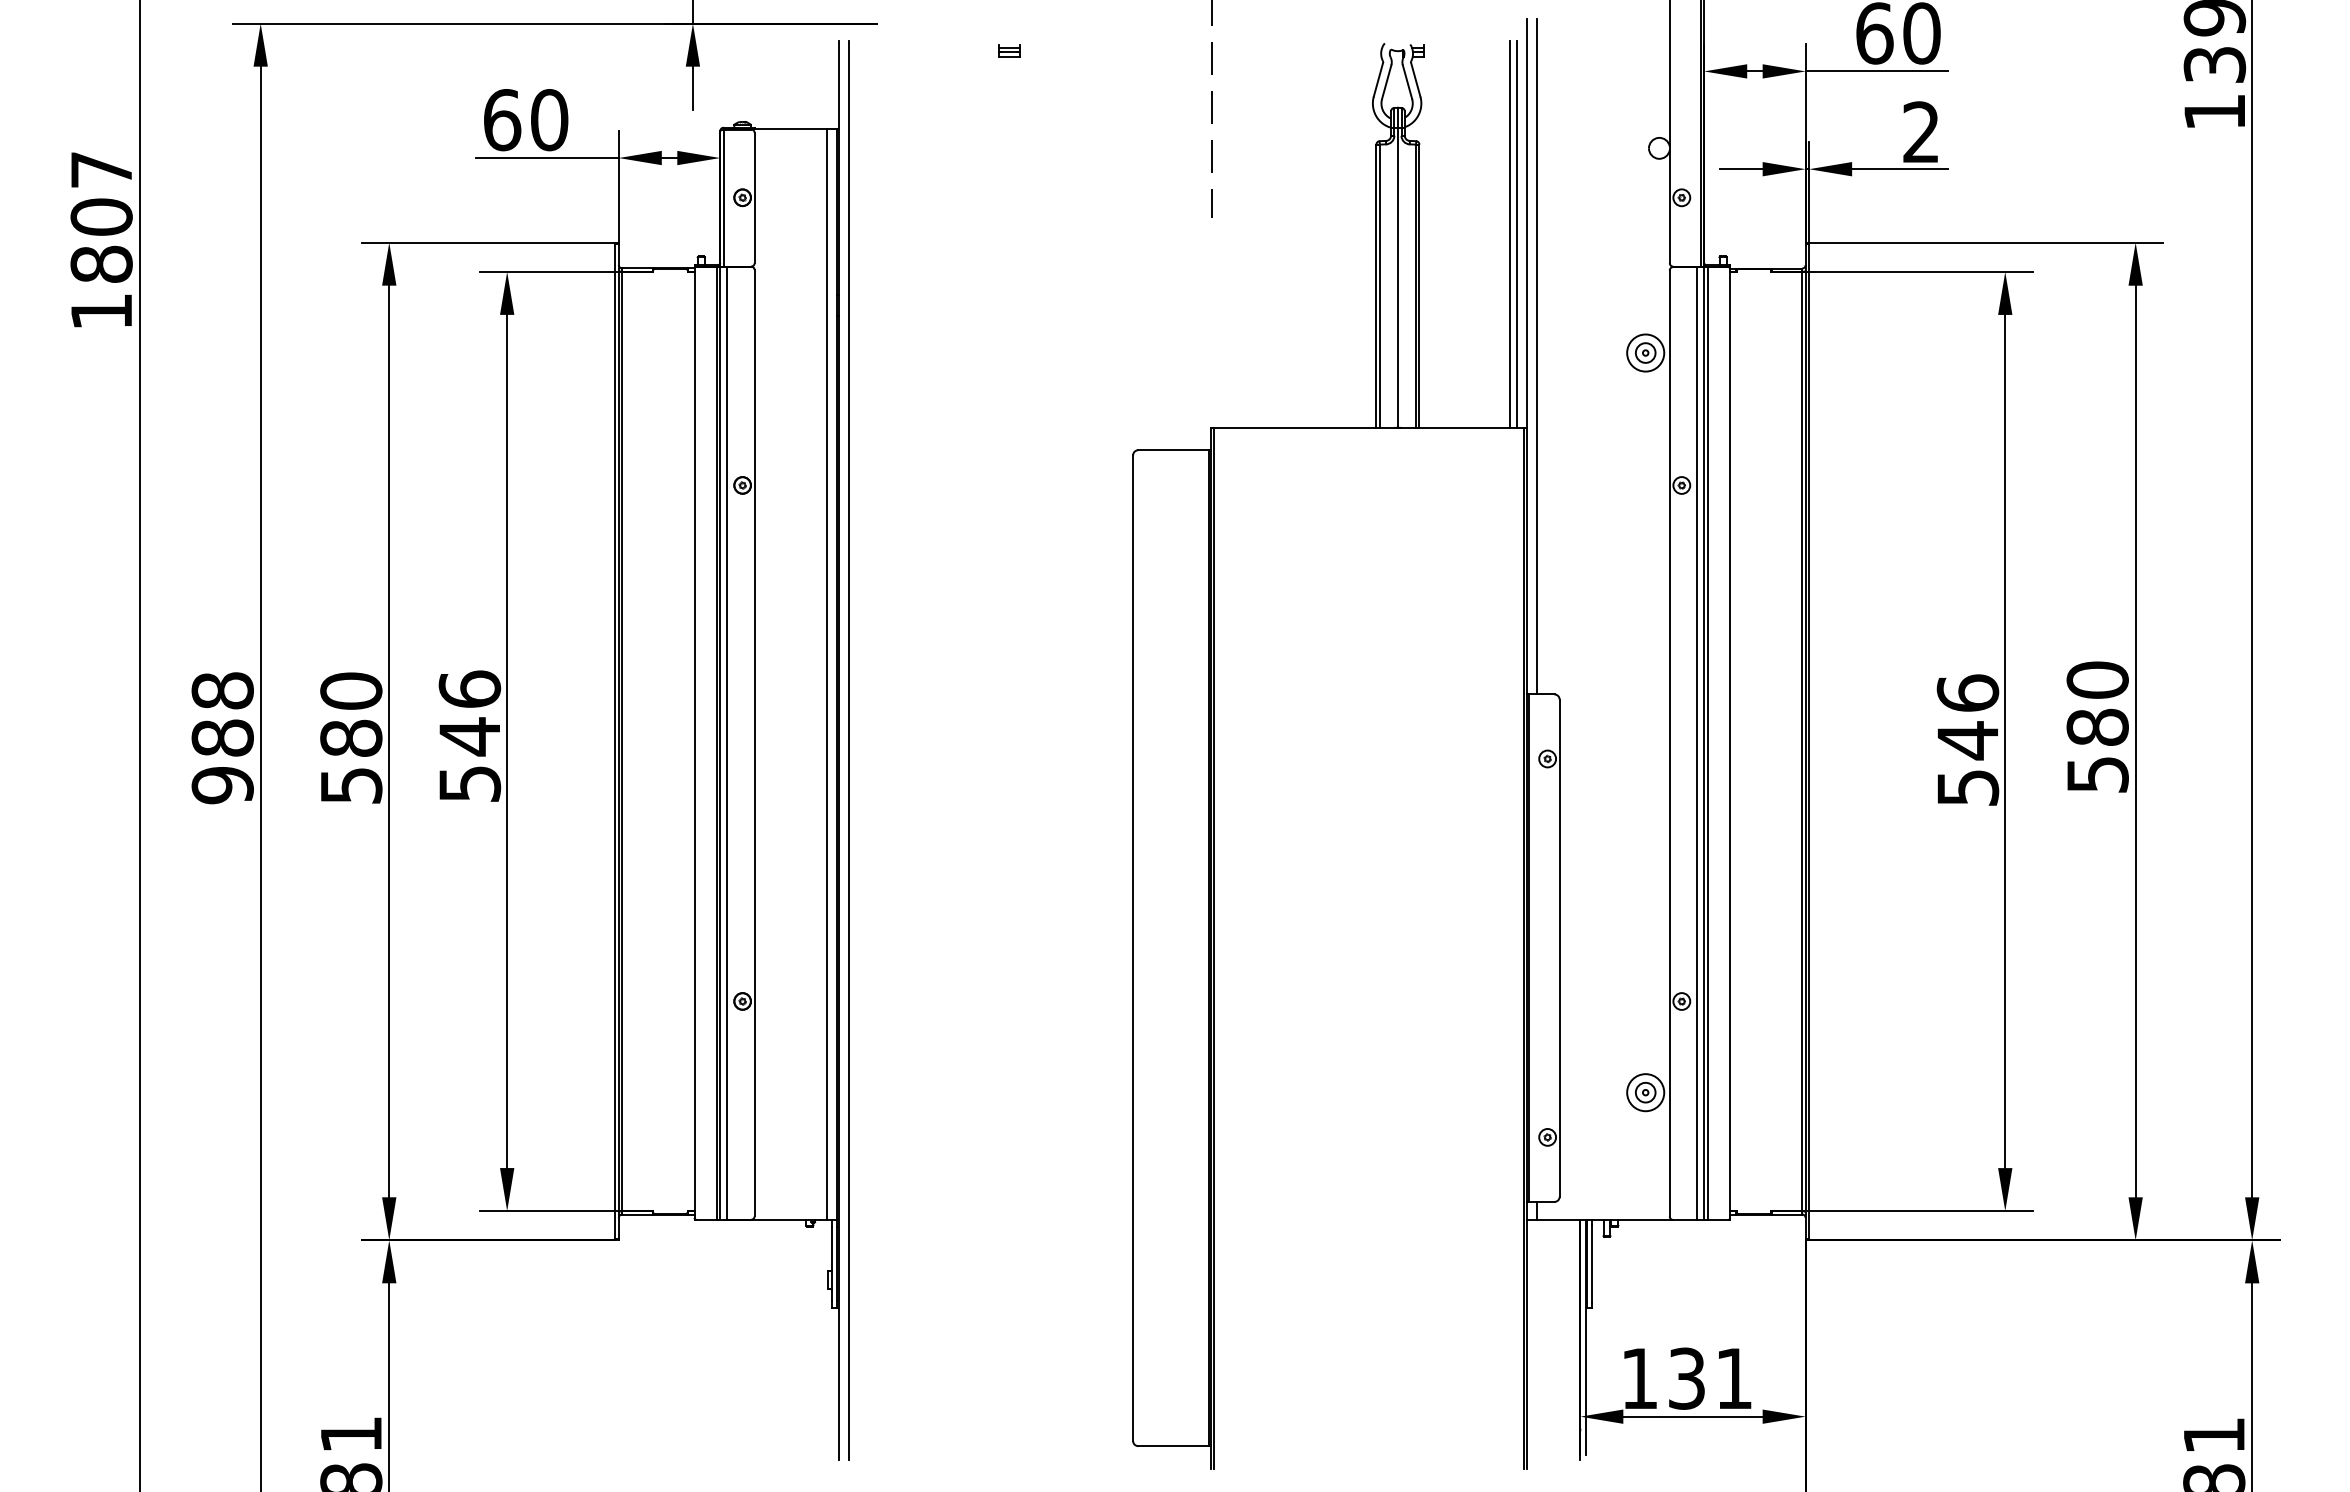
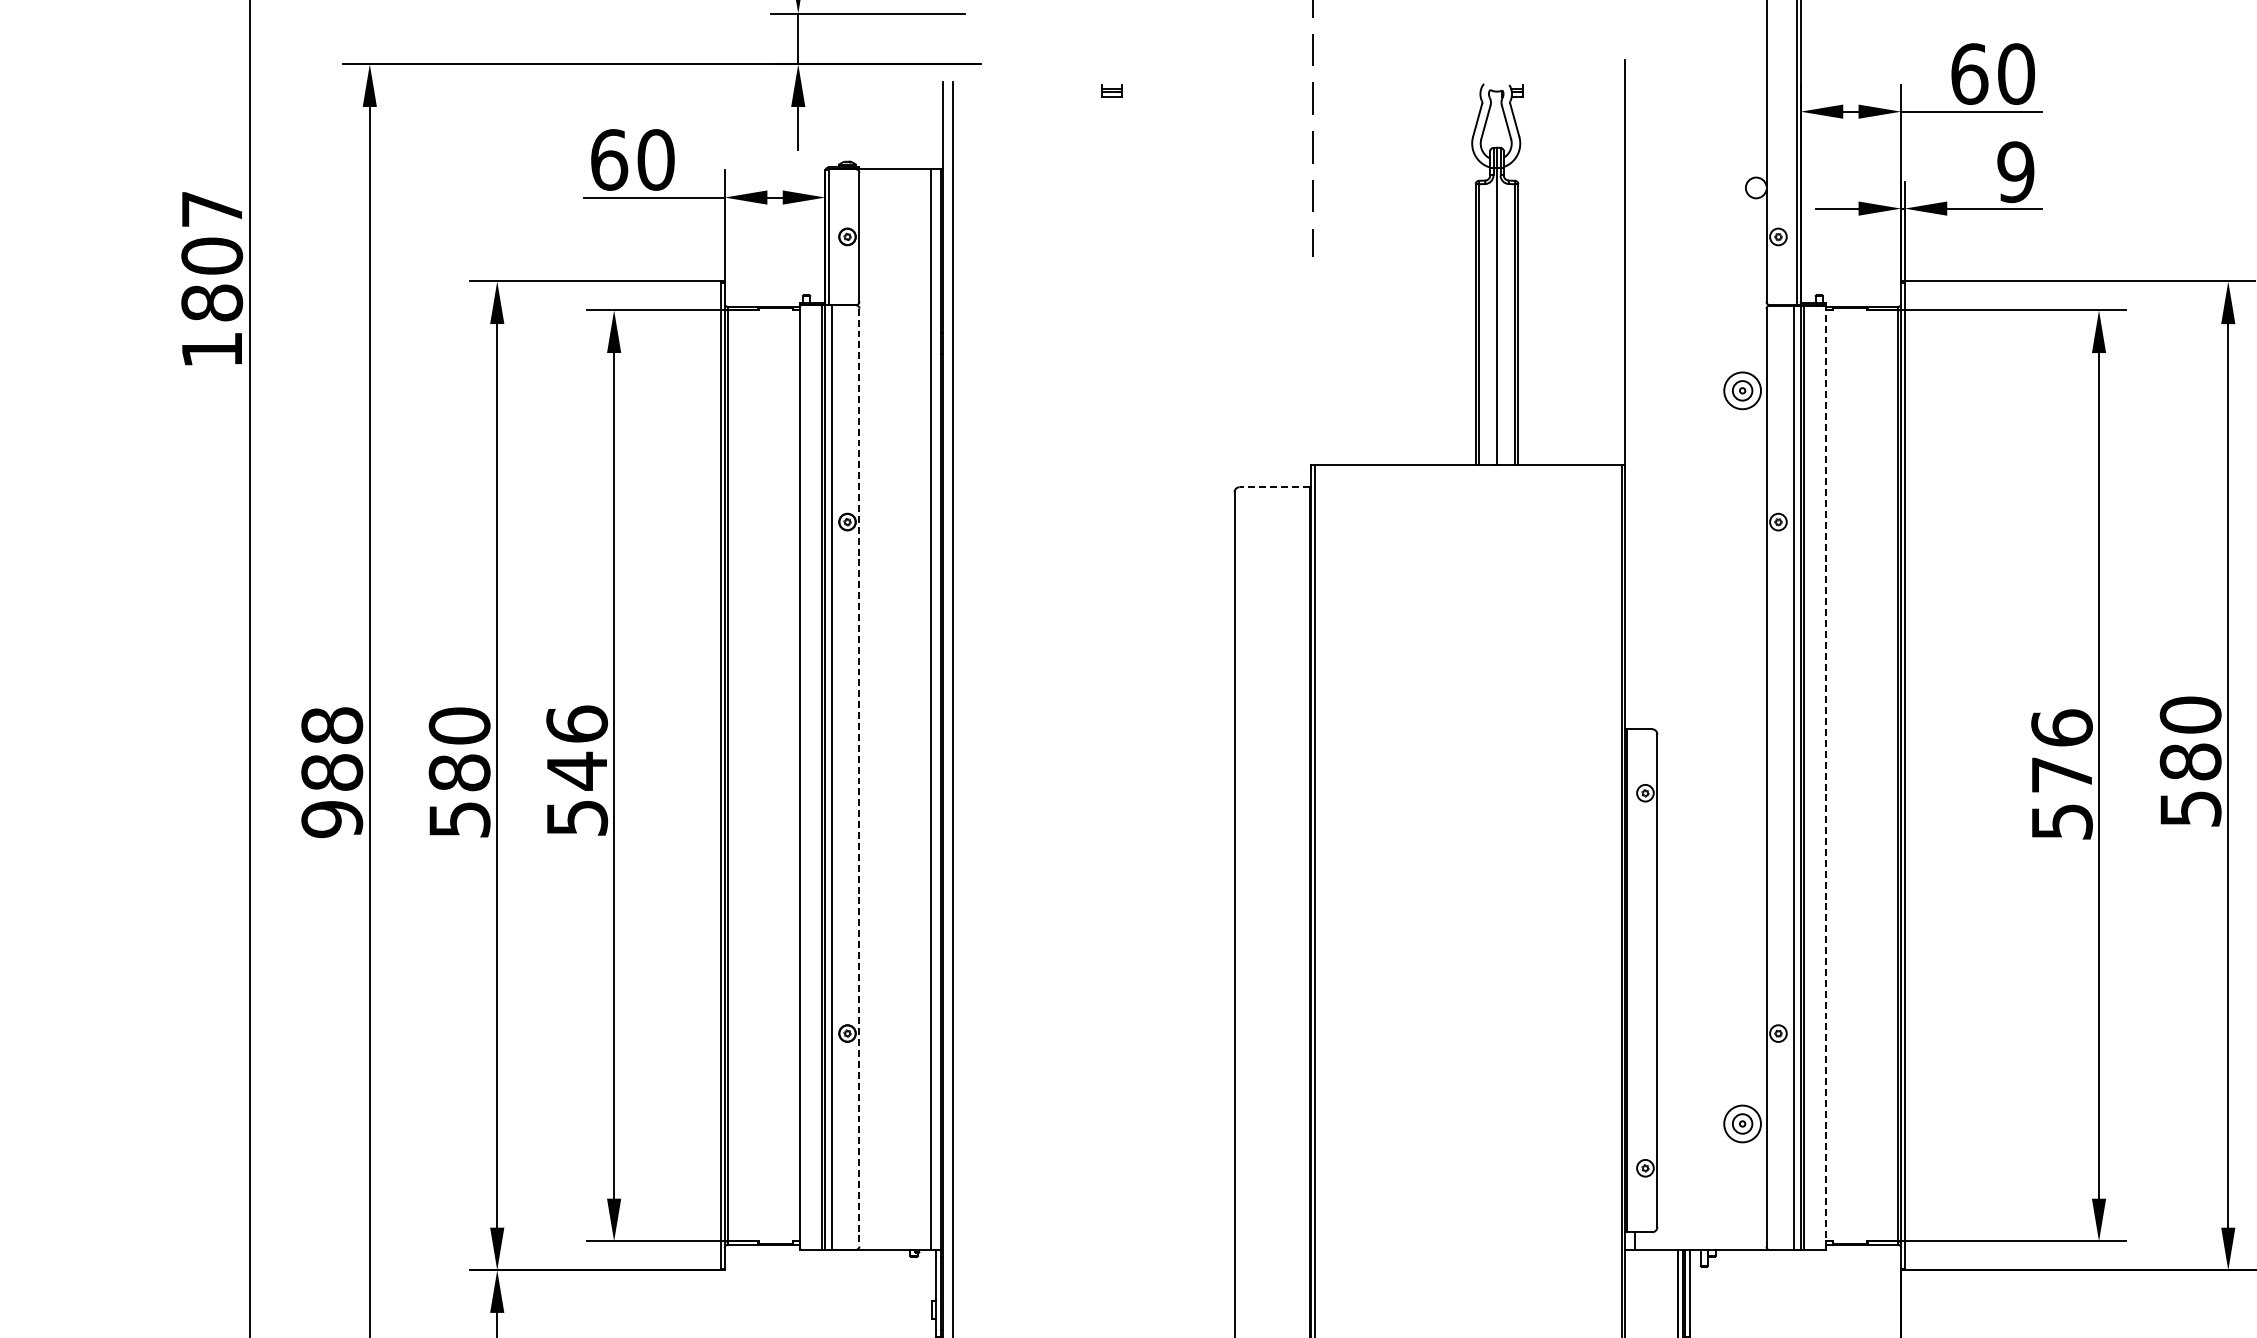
text: (1920, 132) -> (2015, 172), 2 -> 9
line: (1509, 234) -> (1607, 273), removed
line: (1517, 234) -> (1615, 273), removed
line: (1537, 356) -> (1635, 394), removed
line: (1173, 450) -> (1274, 487), solid -> dashed
text: (1967, 740) -> (2061, 774), 546 -> 576
line: (754, 743) -> (859, 777), solid -> dashed
line: (1729, 743) -> (1825, 777), solid -> dashed

